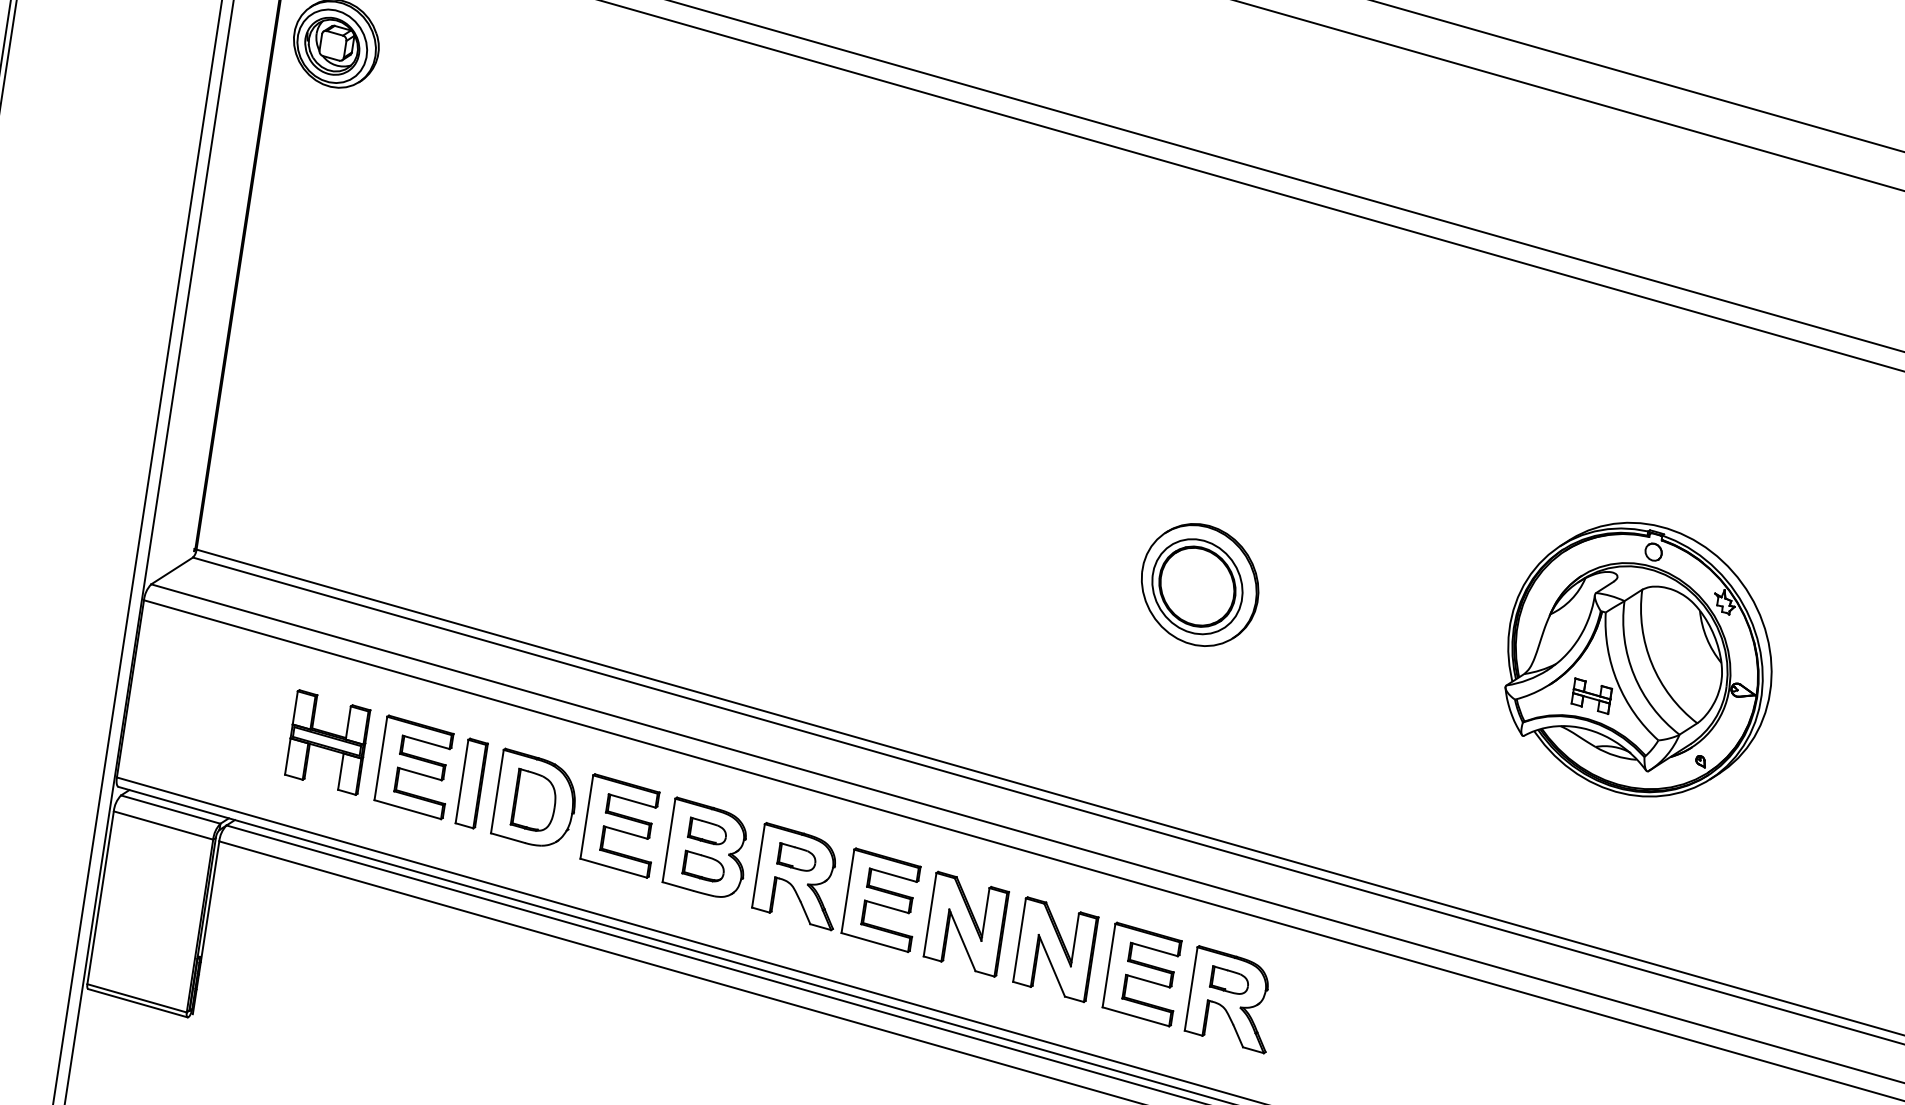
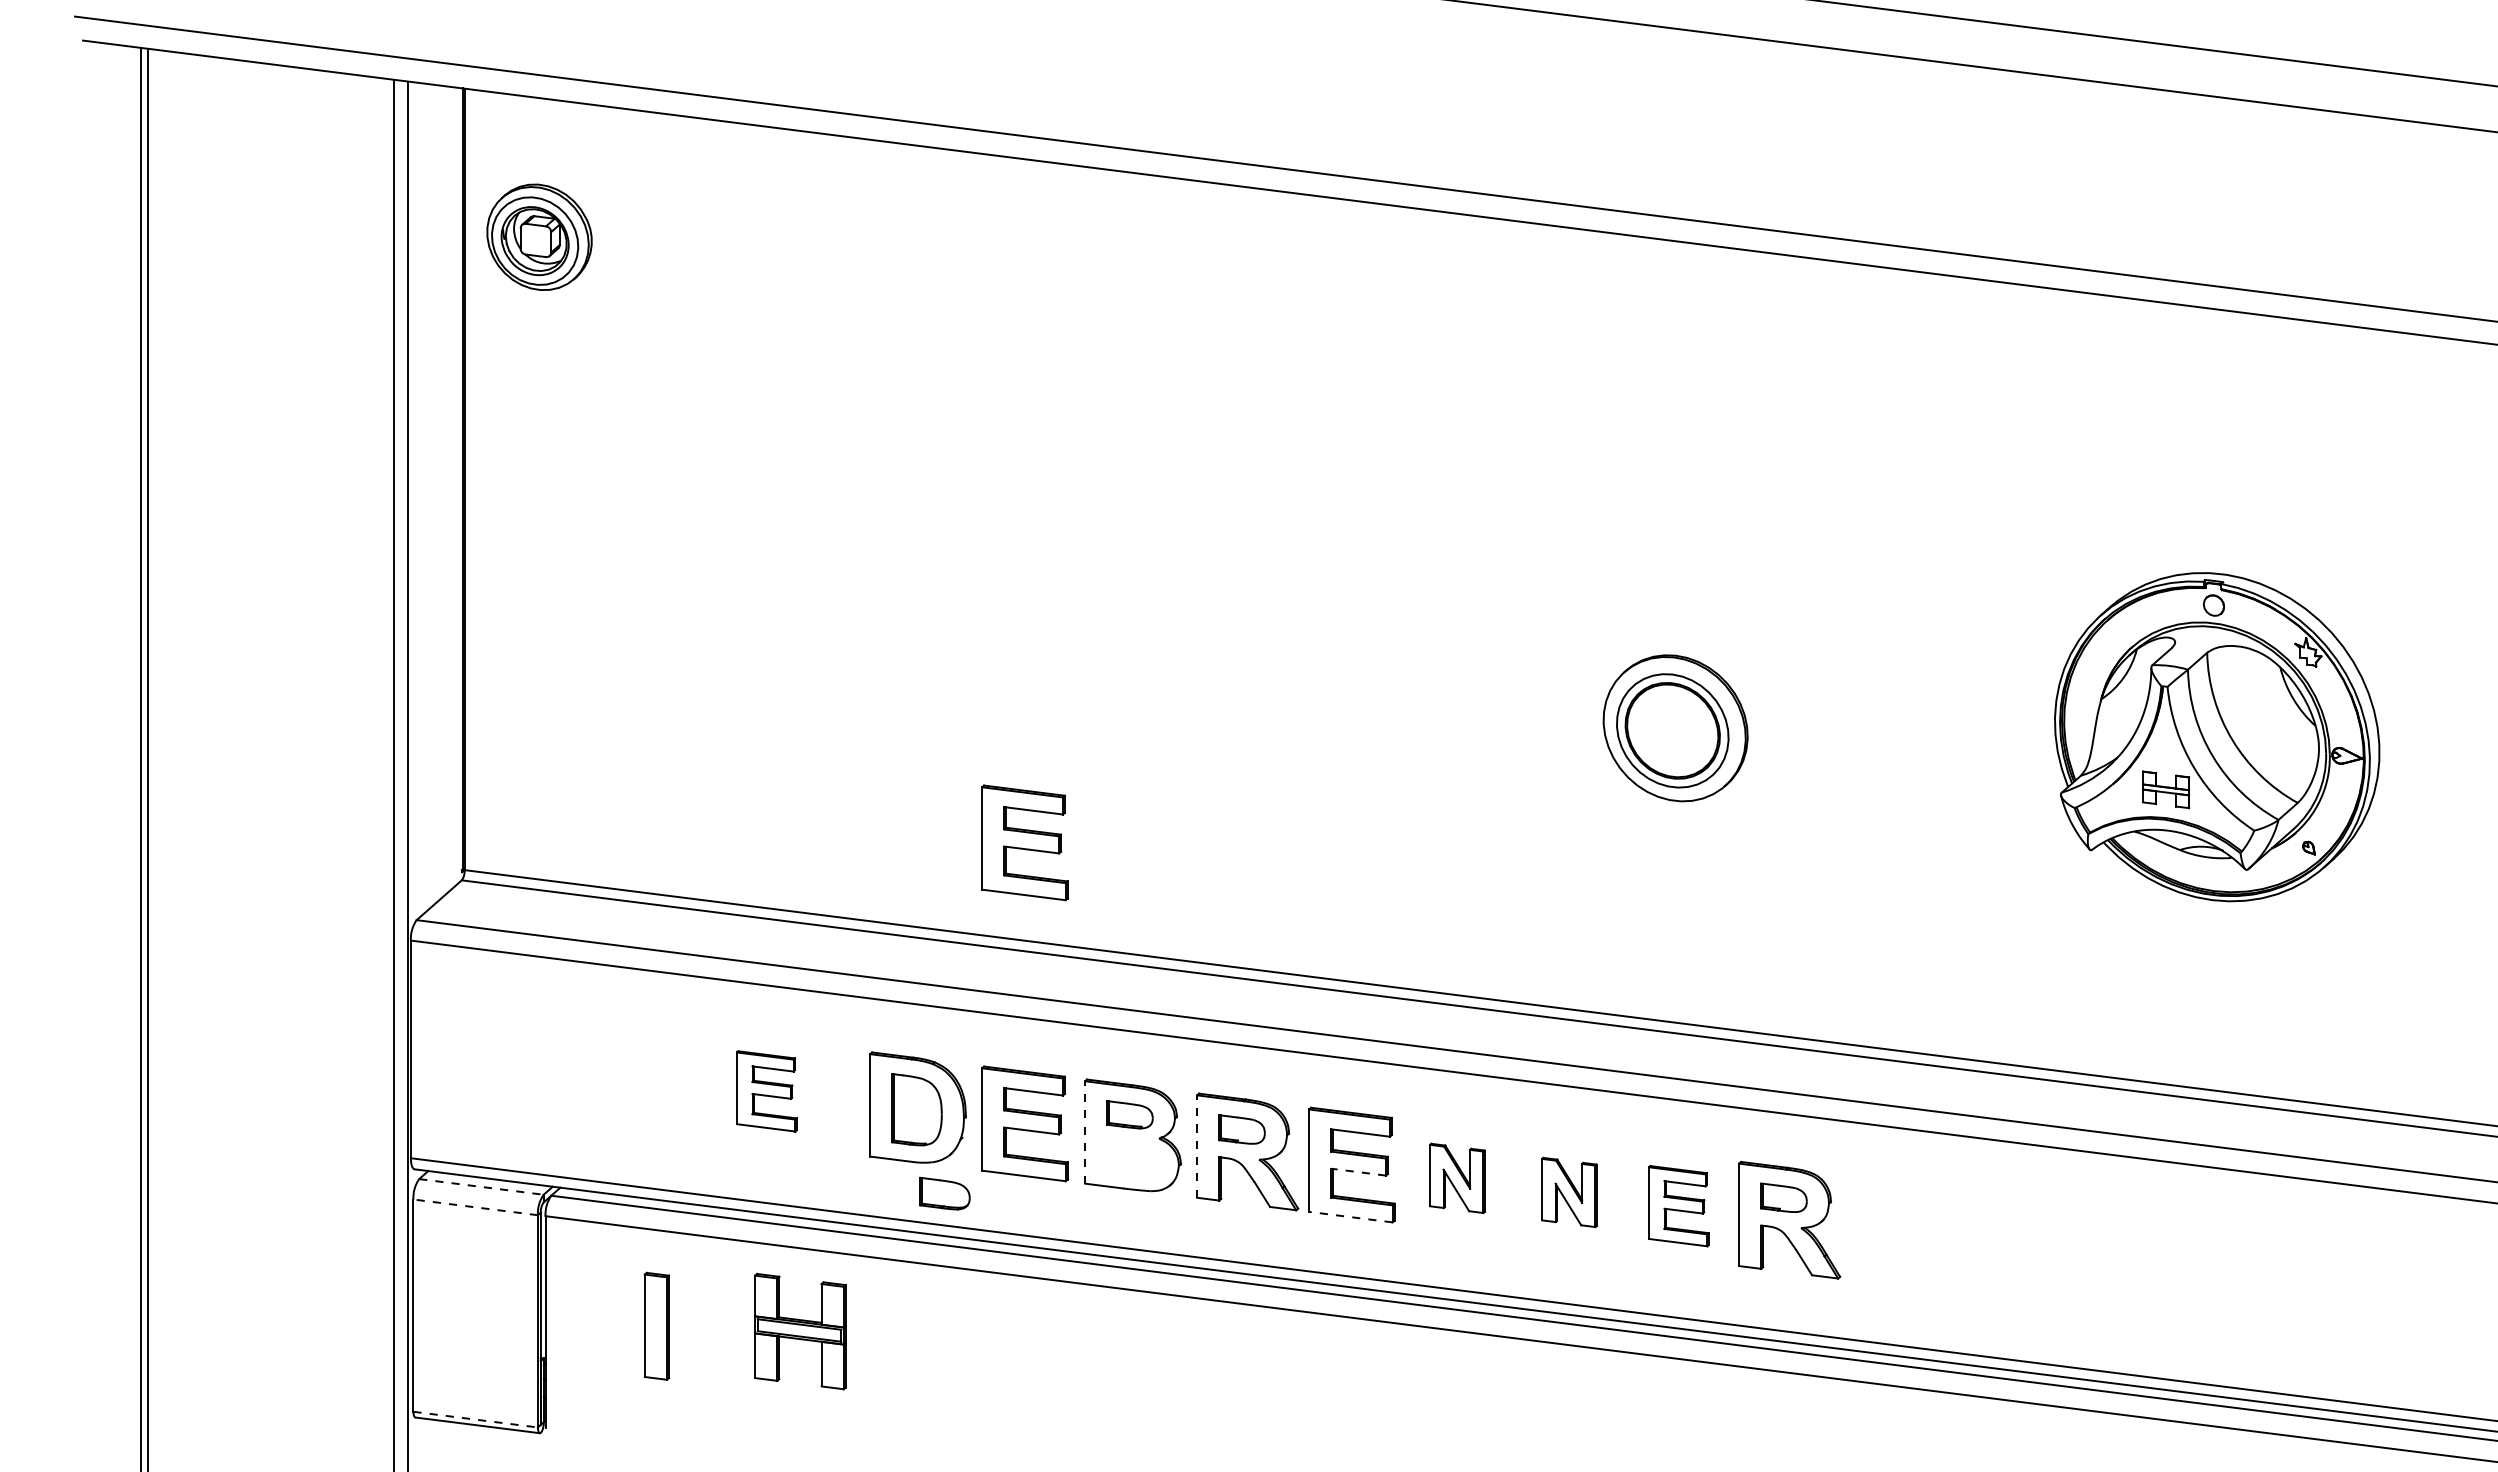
part: (655, 596) -> (1024, 842), added
part: (327, 742) -> (800, 1331), moved
part: (414, 767) -> (766, 1091), size x0.7
part: (471, 782) -> (656, 1325), moved
line: (170, 809) -> (481, 1186), solid -> dashed
line: (163, 825) -> (475, 1207), solid -> dashed
line: (669, 839) -> (1085, 1131), solid -> dashed
line: (758, 865) -> (1197, 1146), solid -> dashed
part: (703, 866) -> (944, 1193), moved
line: (886, 907) -> (1358, 1172), solid -> dashed
part: (966, 924) -> (1457, 1178), size x0.6
line: (874, 942) -> (1350, 1217), solid -> dashed
part: (1055, 949) -> (1569, 1192), size x0.6
part: (1142, 973) -> (1678, 1205), size x0.7
line: (136, 998) -> (475, 1419), solid -> dashed

